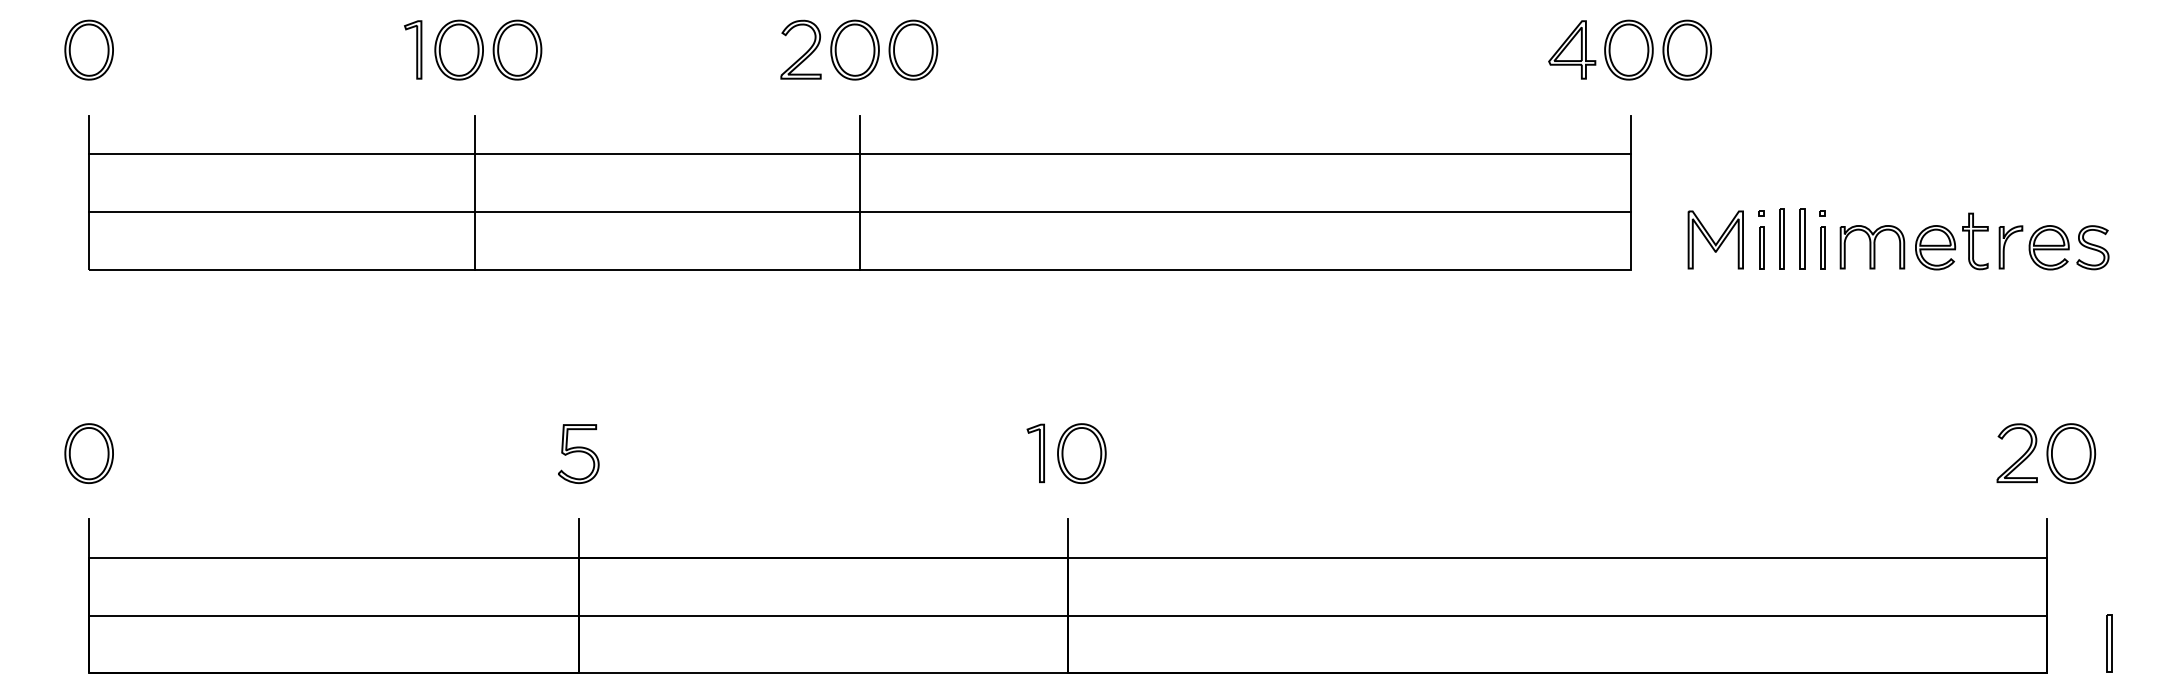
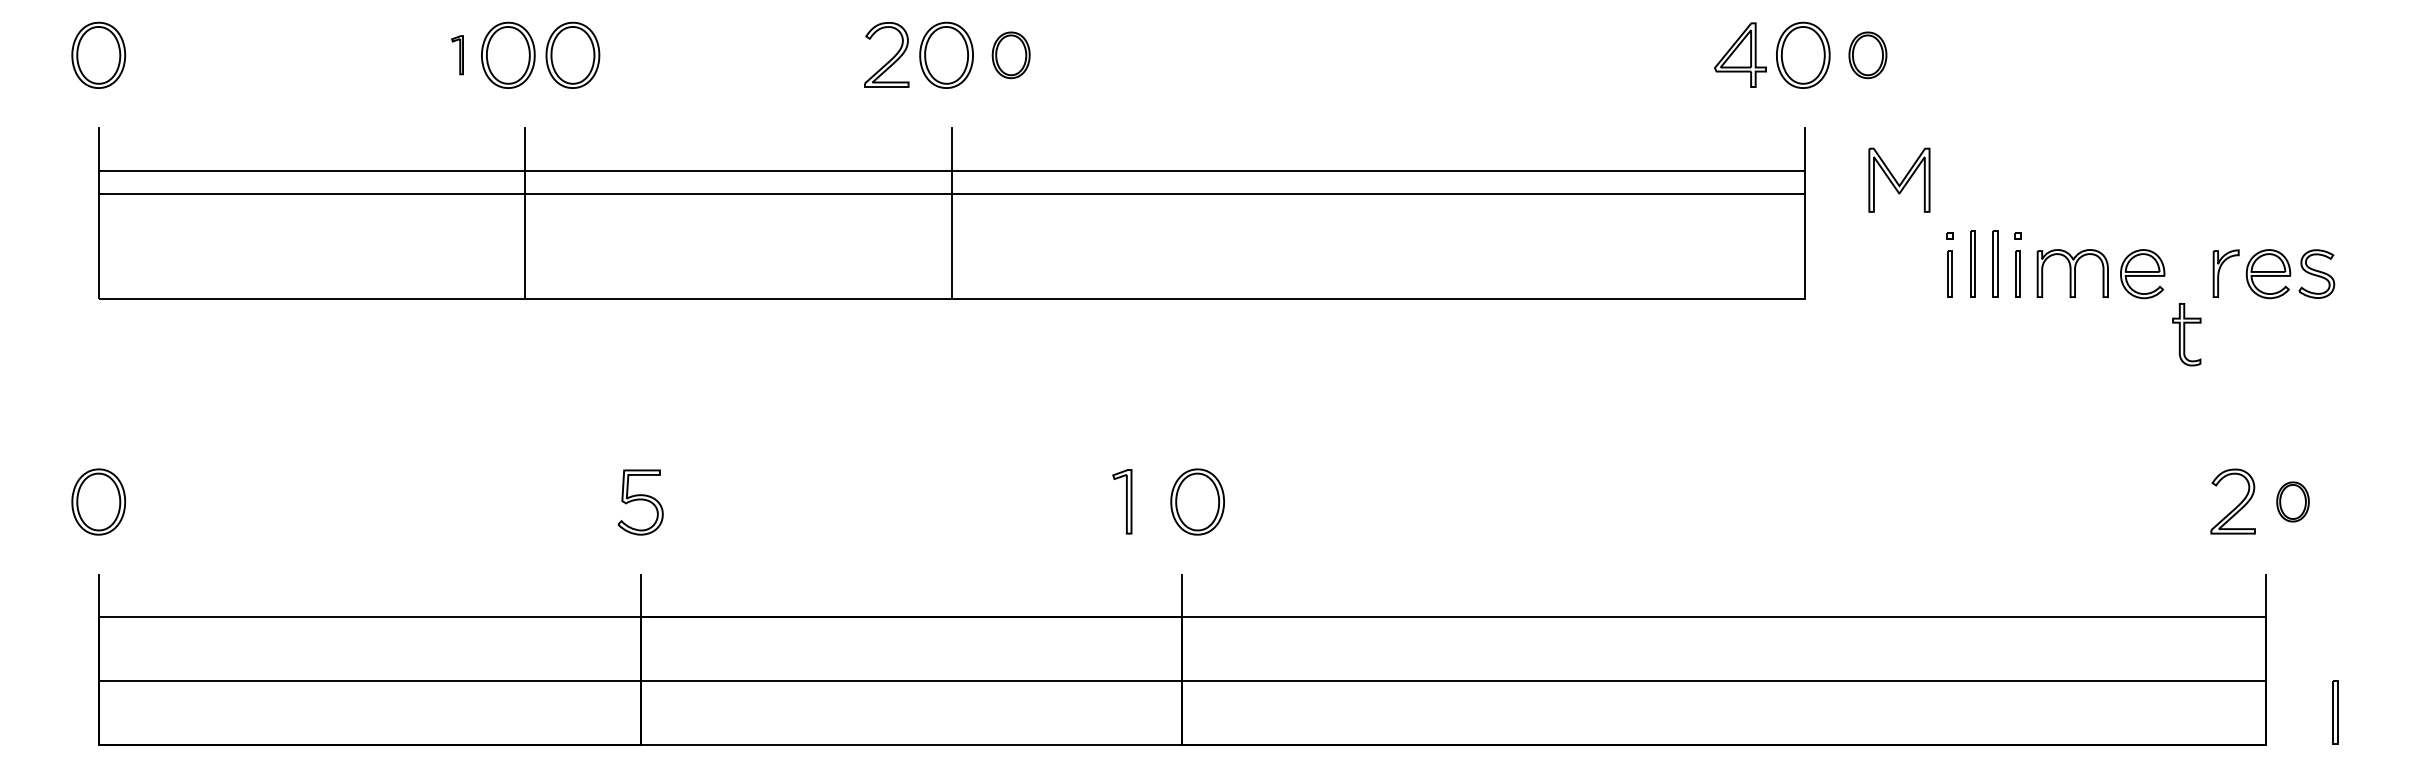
part: (413, 49) -> (457, 54), size x0.6
part: (913, 49) -> (1011, 54), size x0.7
part: (1687, 49) -> (1868, 54), size x0.7
line: (859, 212) -> (951, 194), moved
part: (1715, 239) -> (1899, 179), moved
part: (1975, 241) -> (2186, 334), moved
part: (1035, 453) -> (1121, 501), moved
part: (2071, 453) -> (2293, 501), size x0.6

